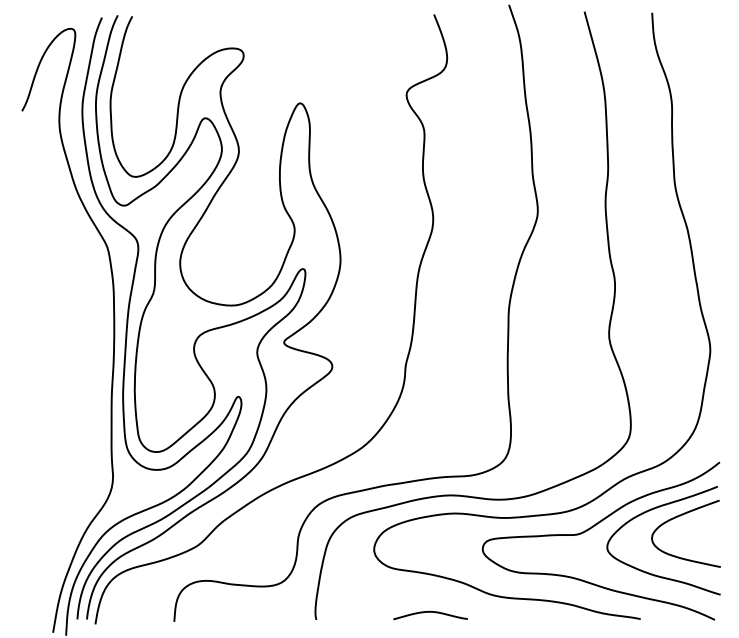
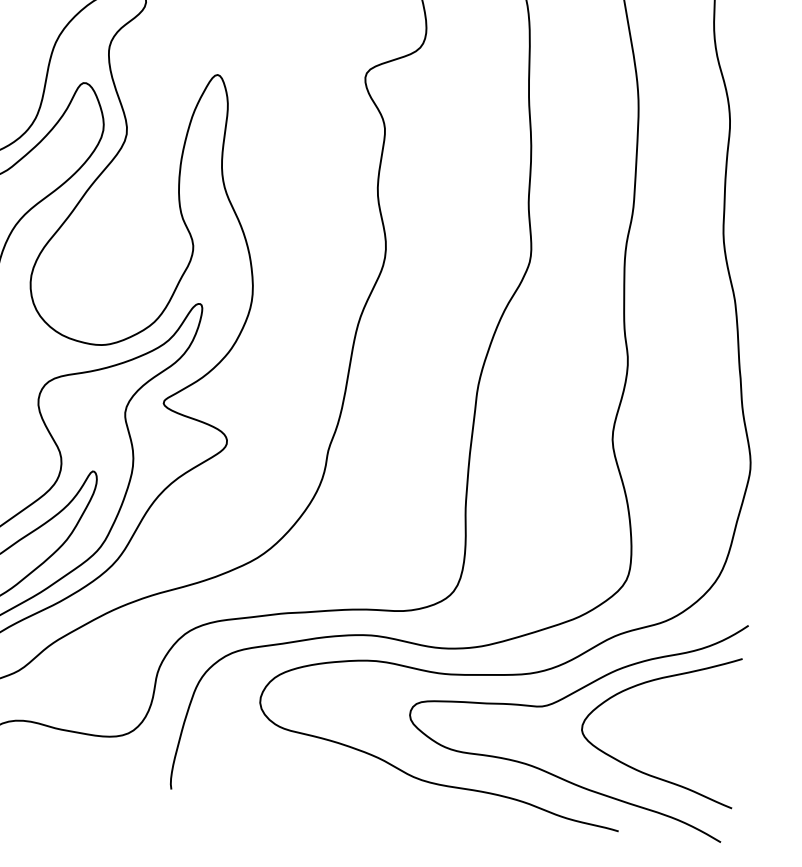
curve: (678, 517) -> (684, 696), removed
curve: (430, 612) -> (329, 794), removed

